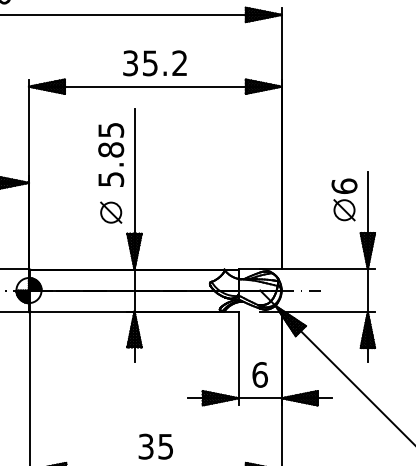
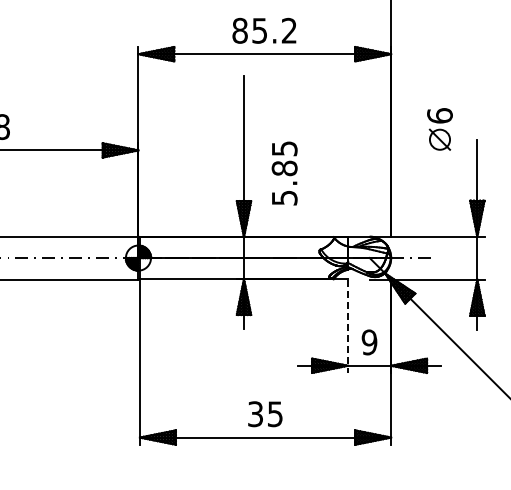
text: (130, 62) -> (239, 30), 35.2 -> 85.2
text: (111, 154) -> (284, 173), moved
part: (344, 199) -> (439, 129), moved
part: (111, 212) -> (220, 180), removed
line: (239, 358) -> (348, 326), solid -> dashed
text: (260, 374) -> (369, 342), 6 -> 9

